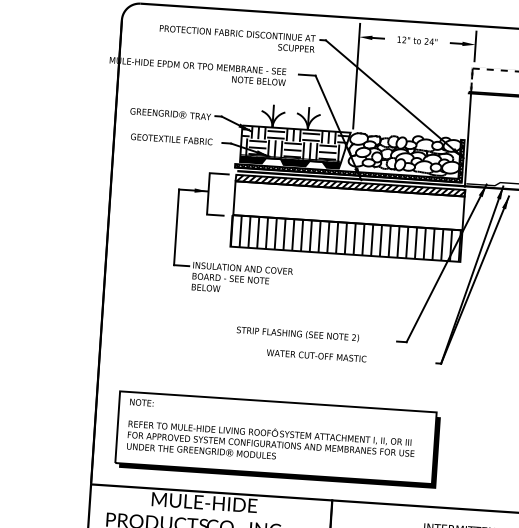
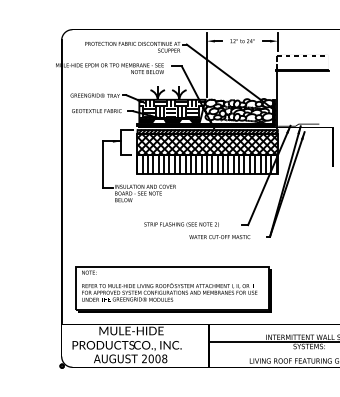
hatch: (348, 206) -> (207, 144), added
text: (315, 356) -> (219, 237), moved

